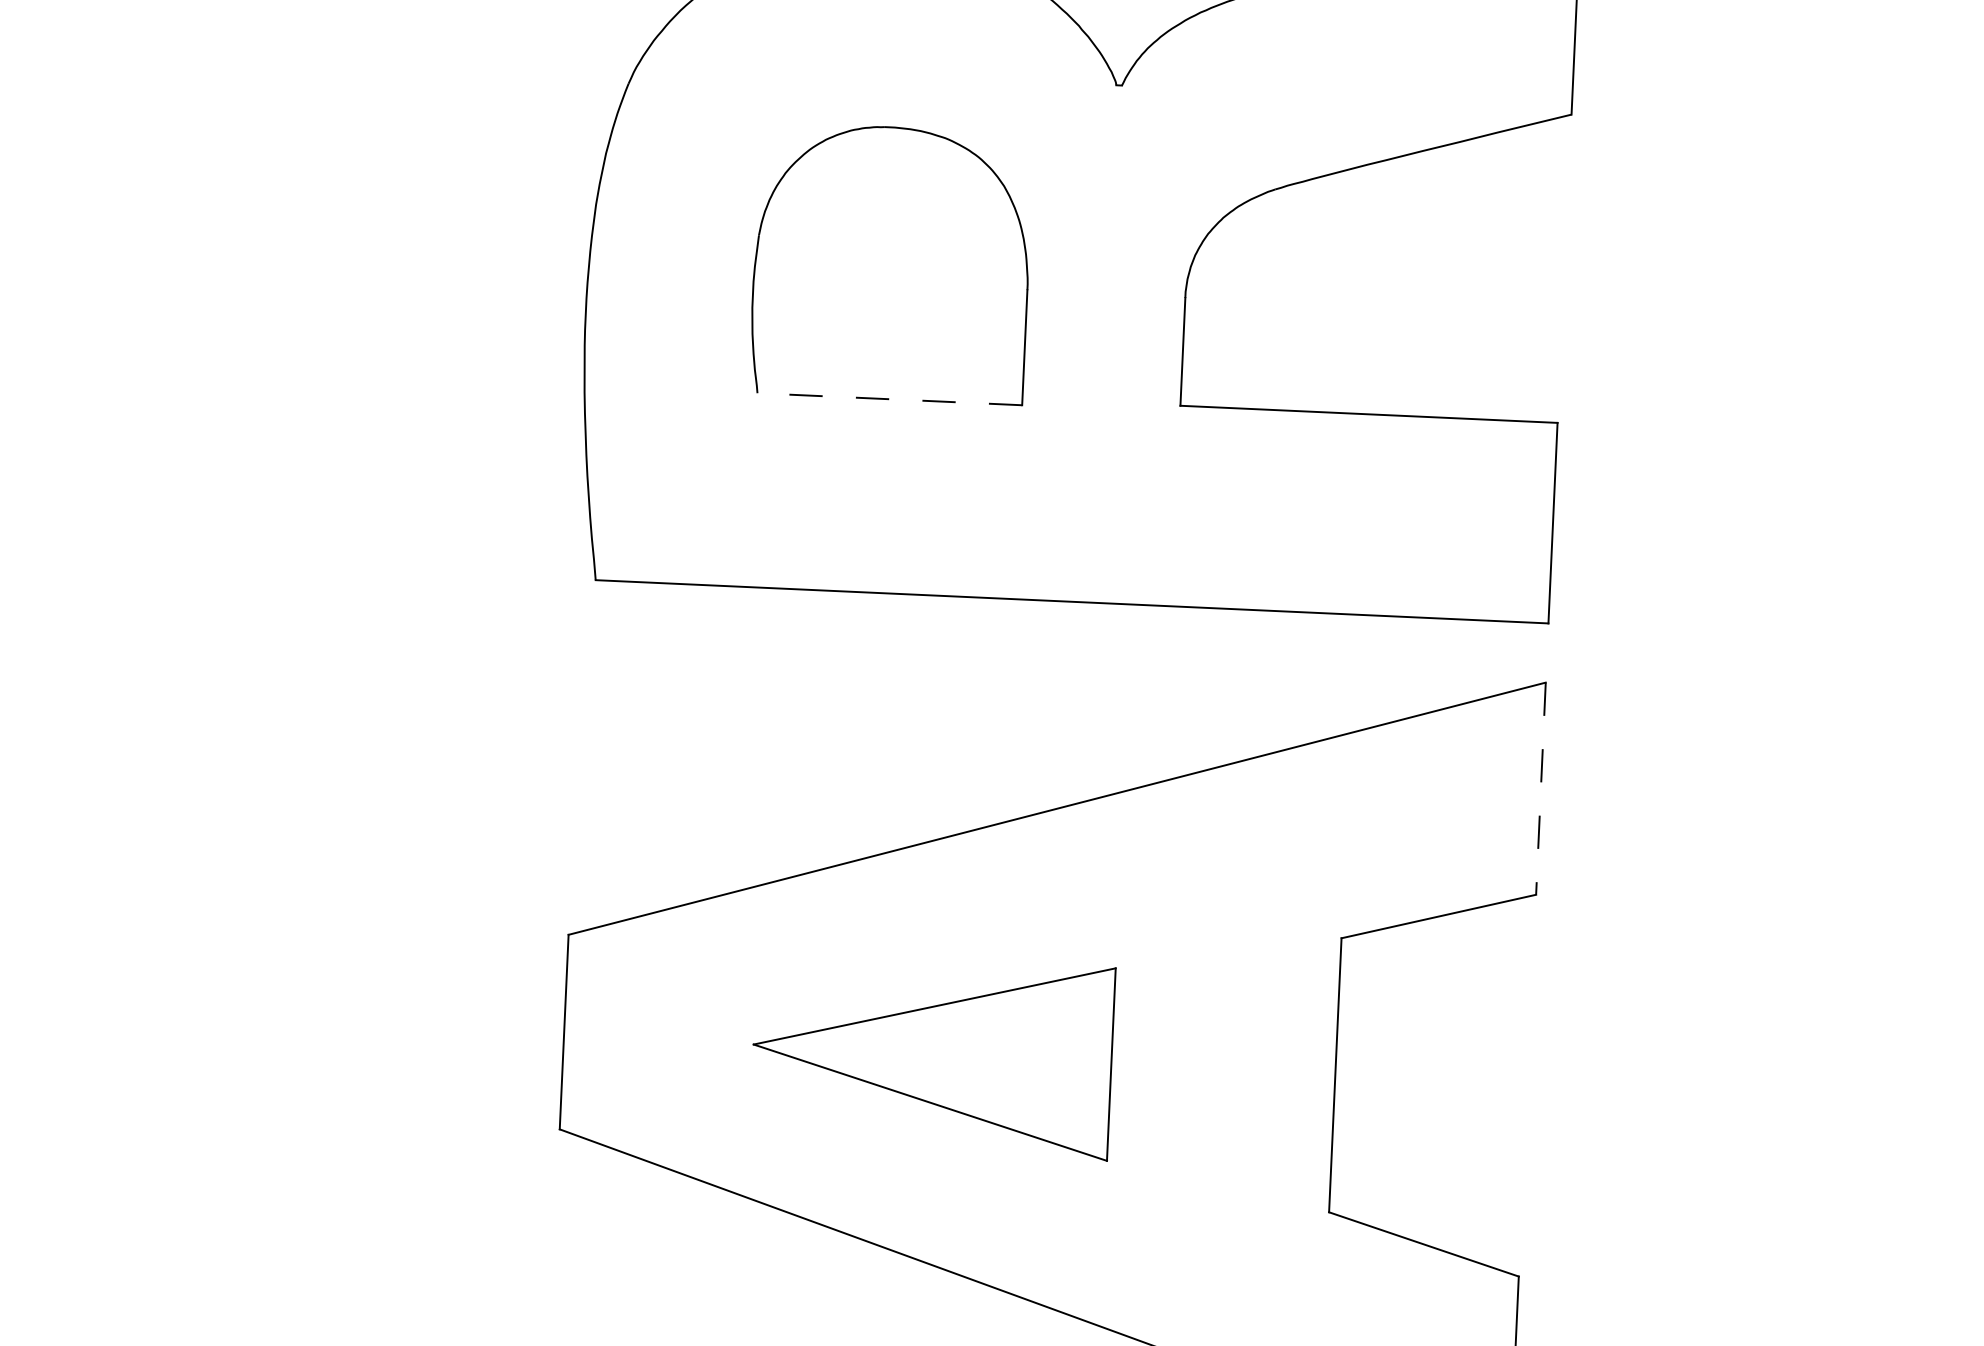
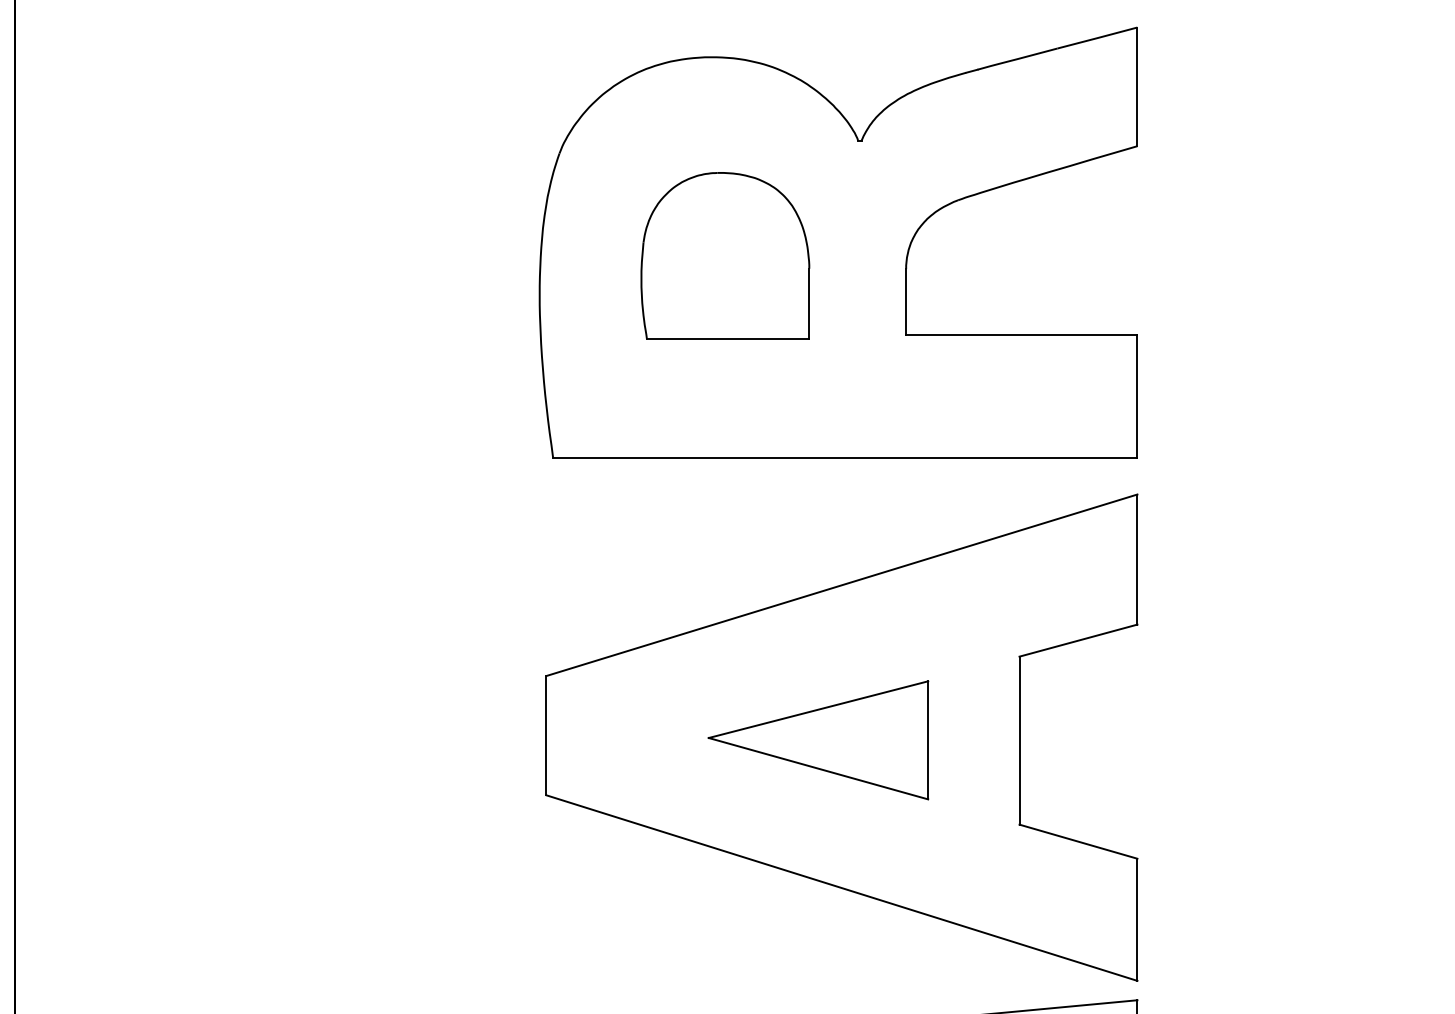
line: (888, 399) -> (727, 339), dashed -> solid
line: (1541, 790) -> (1137, 560), dashed -> solid
part: (932, 1056) -> (818, 740), moved

